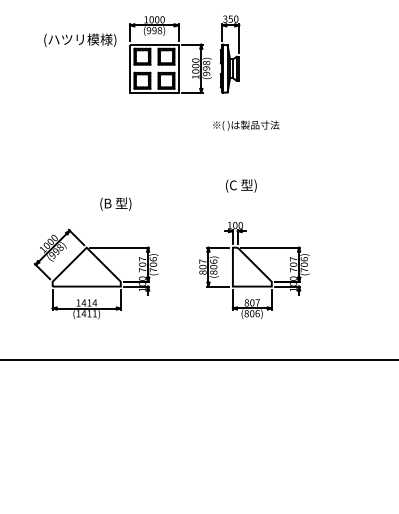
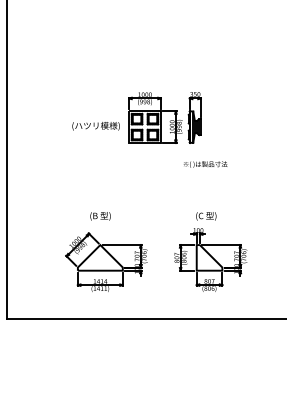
text: (79, 40) -> (95, 126), moved
text: (241, 186) -> (206, 216), moved
text: (115, 204) -> (100, 216), moved

